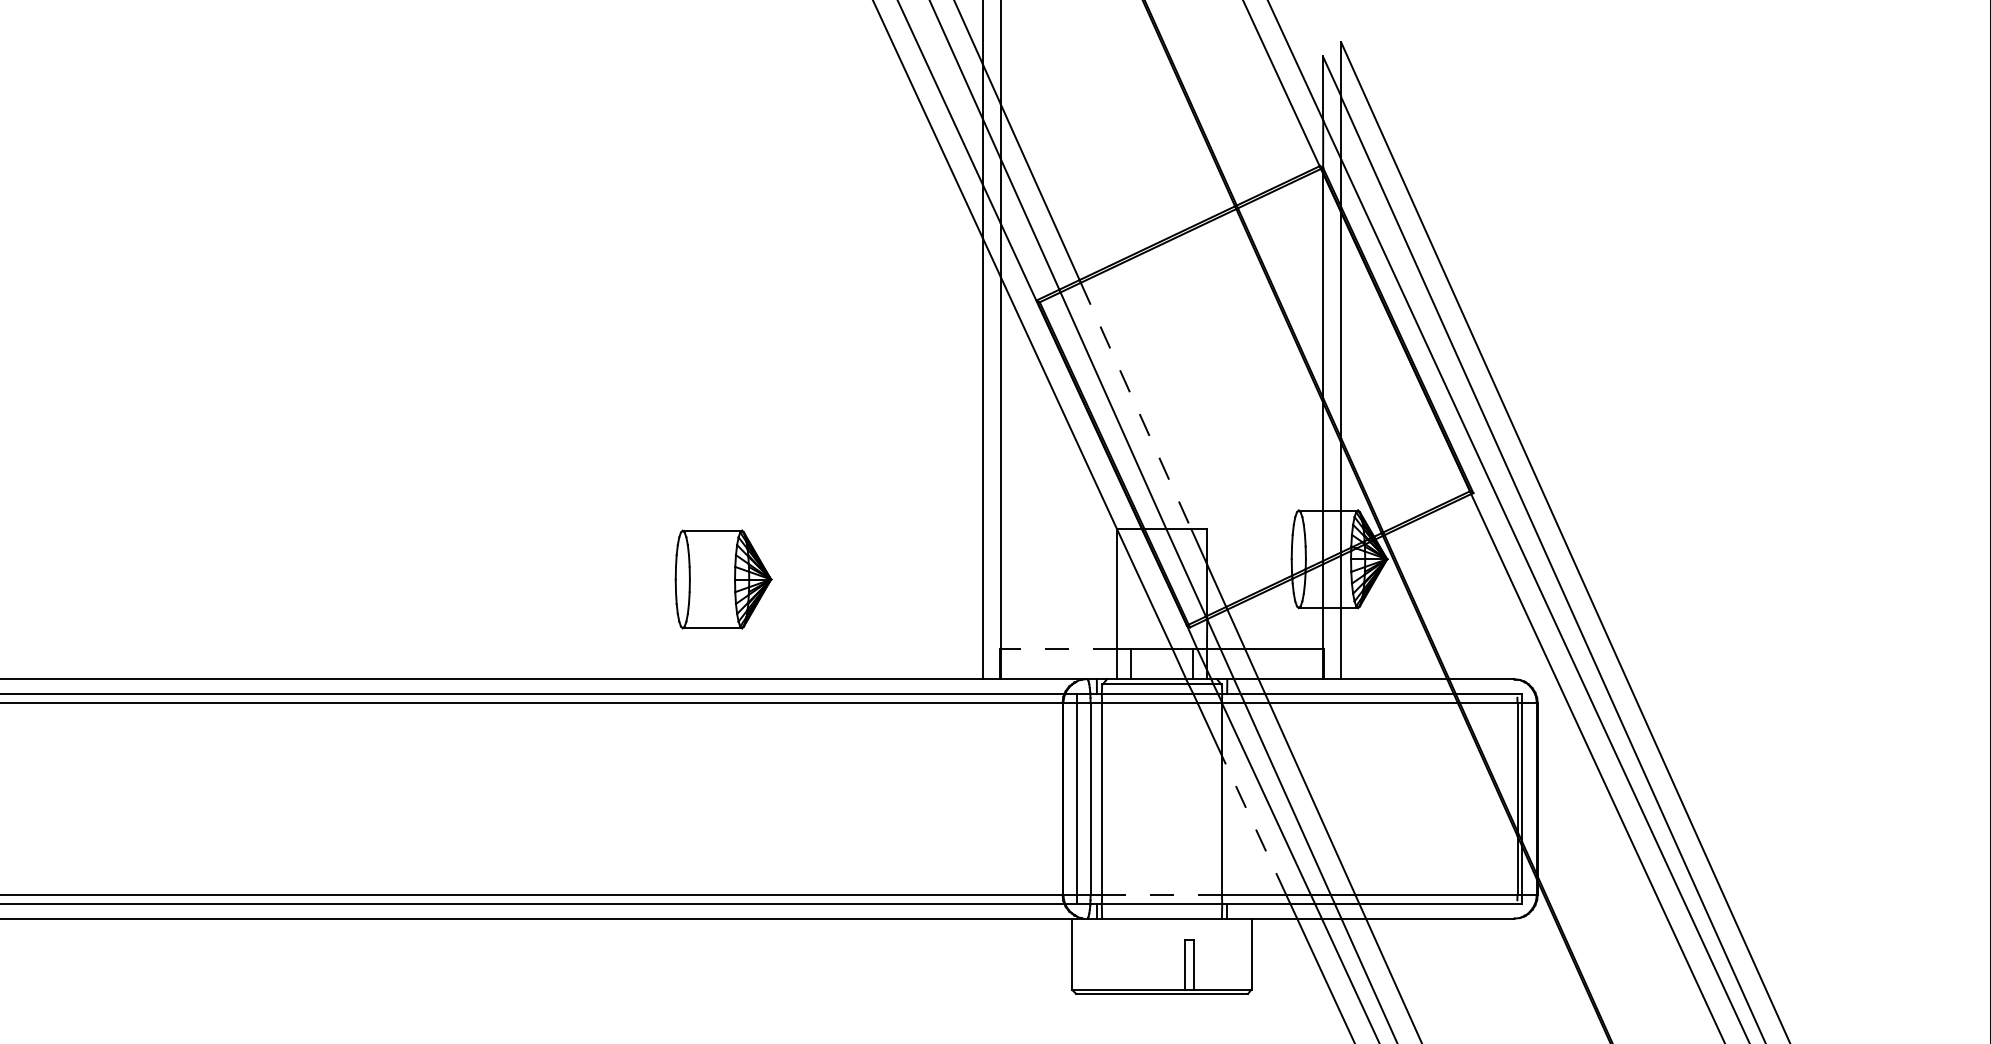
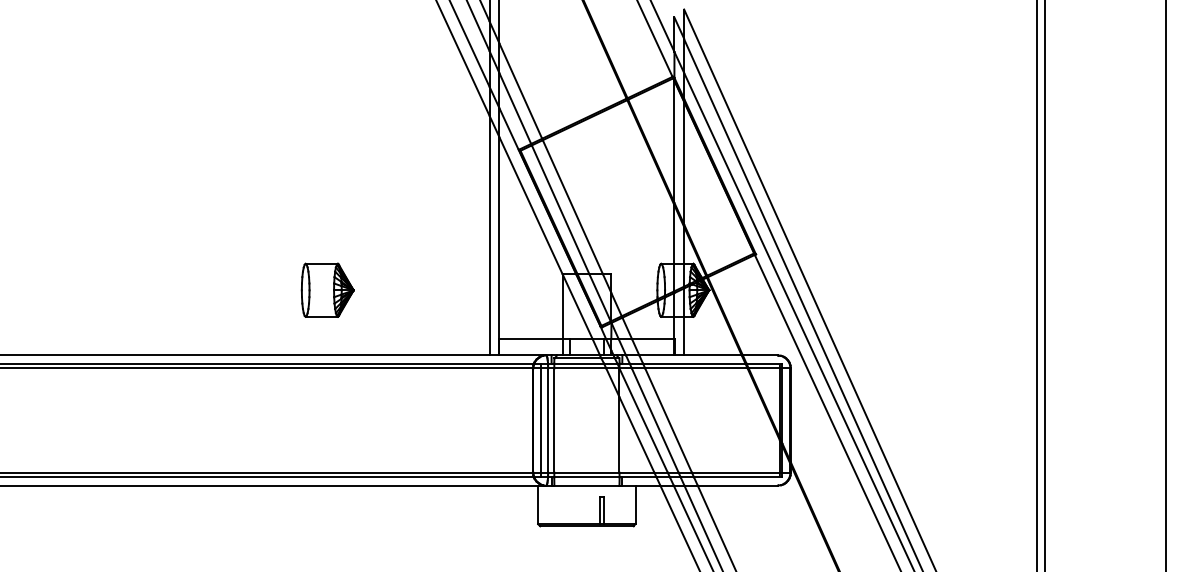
line: (1137, 406) -> (573, 207), dashed -> solid
part: (722, 577) -> (327, 289), moved
line: (1058, 649) -> (530, 339), dashed -> solid
line: (1253, 824) -> (636, 434), dashed -> solid
line: (1161, 894) -> (586, 472), dashed -> solid

